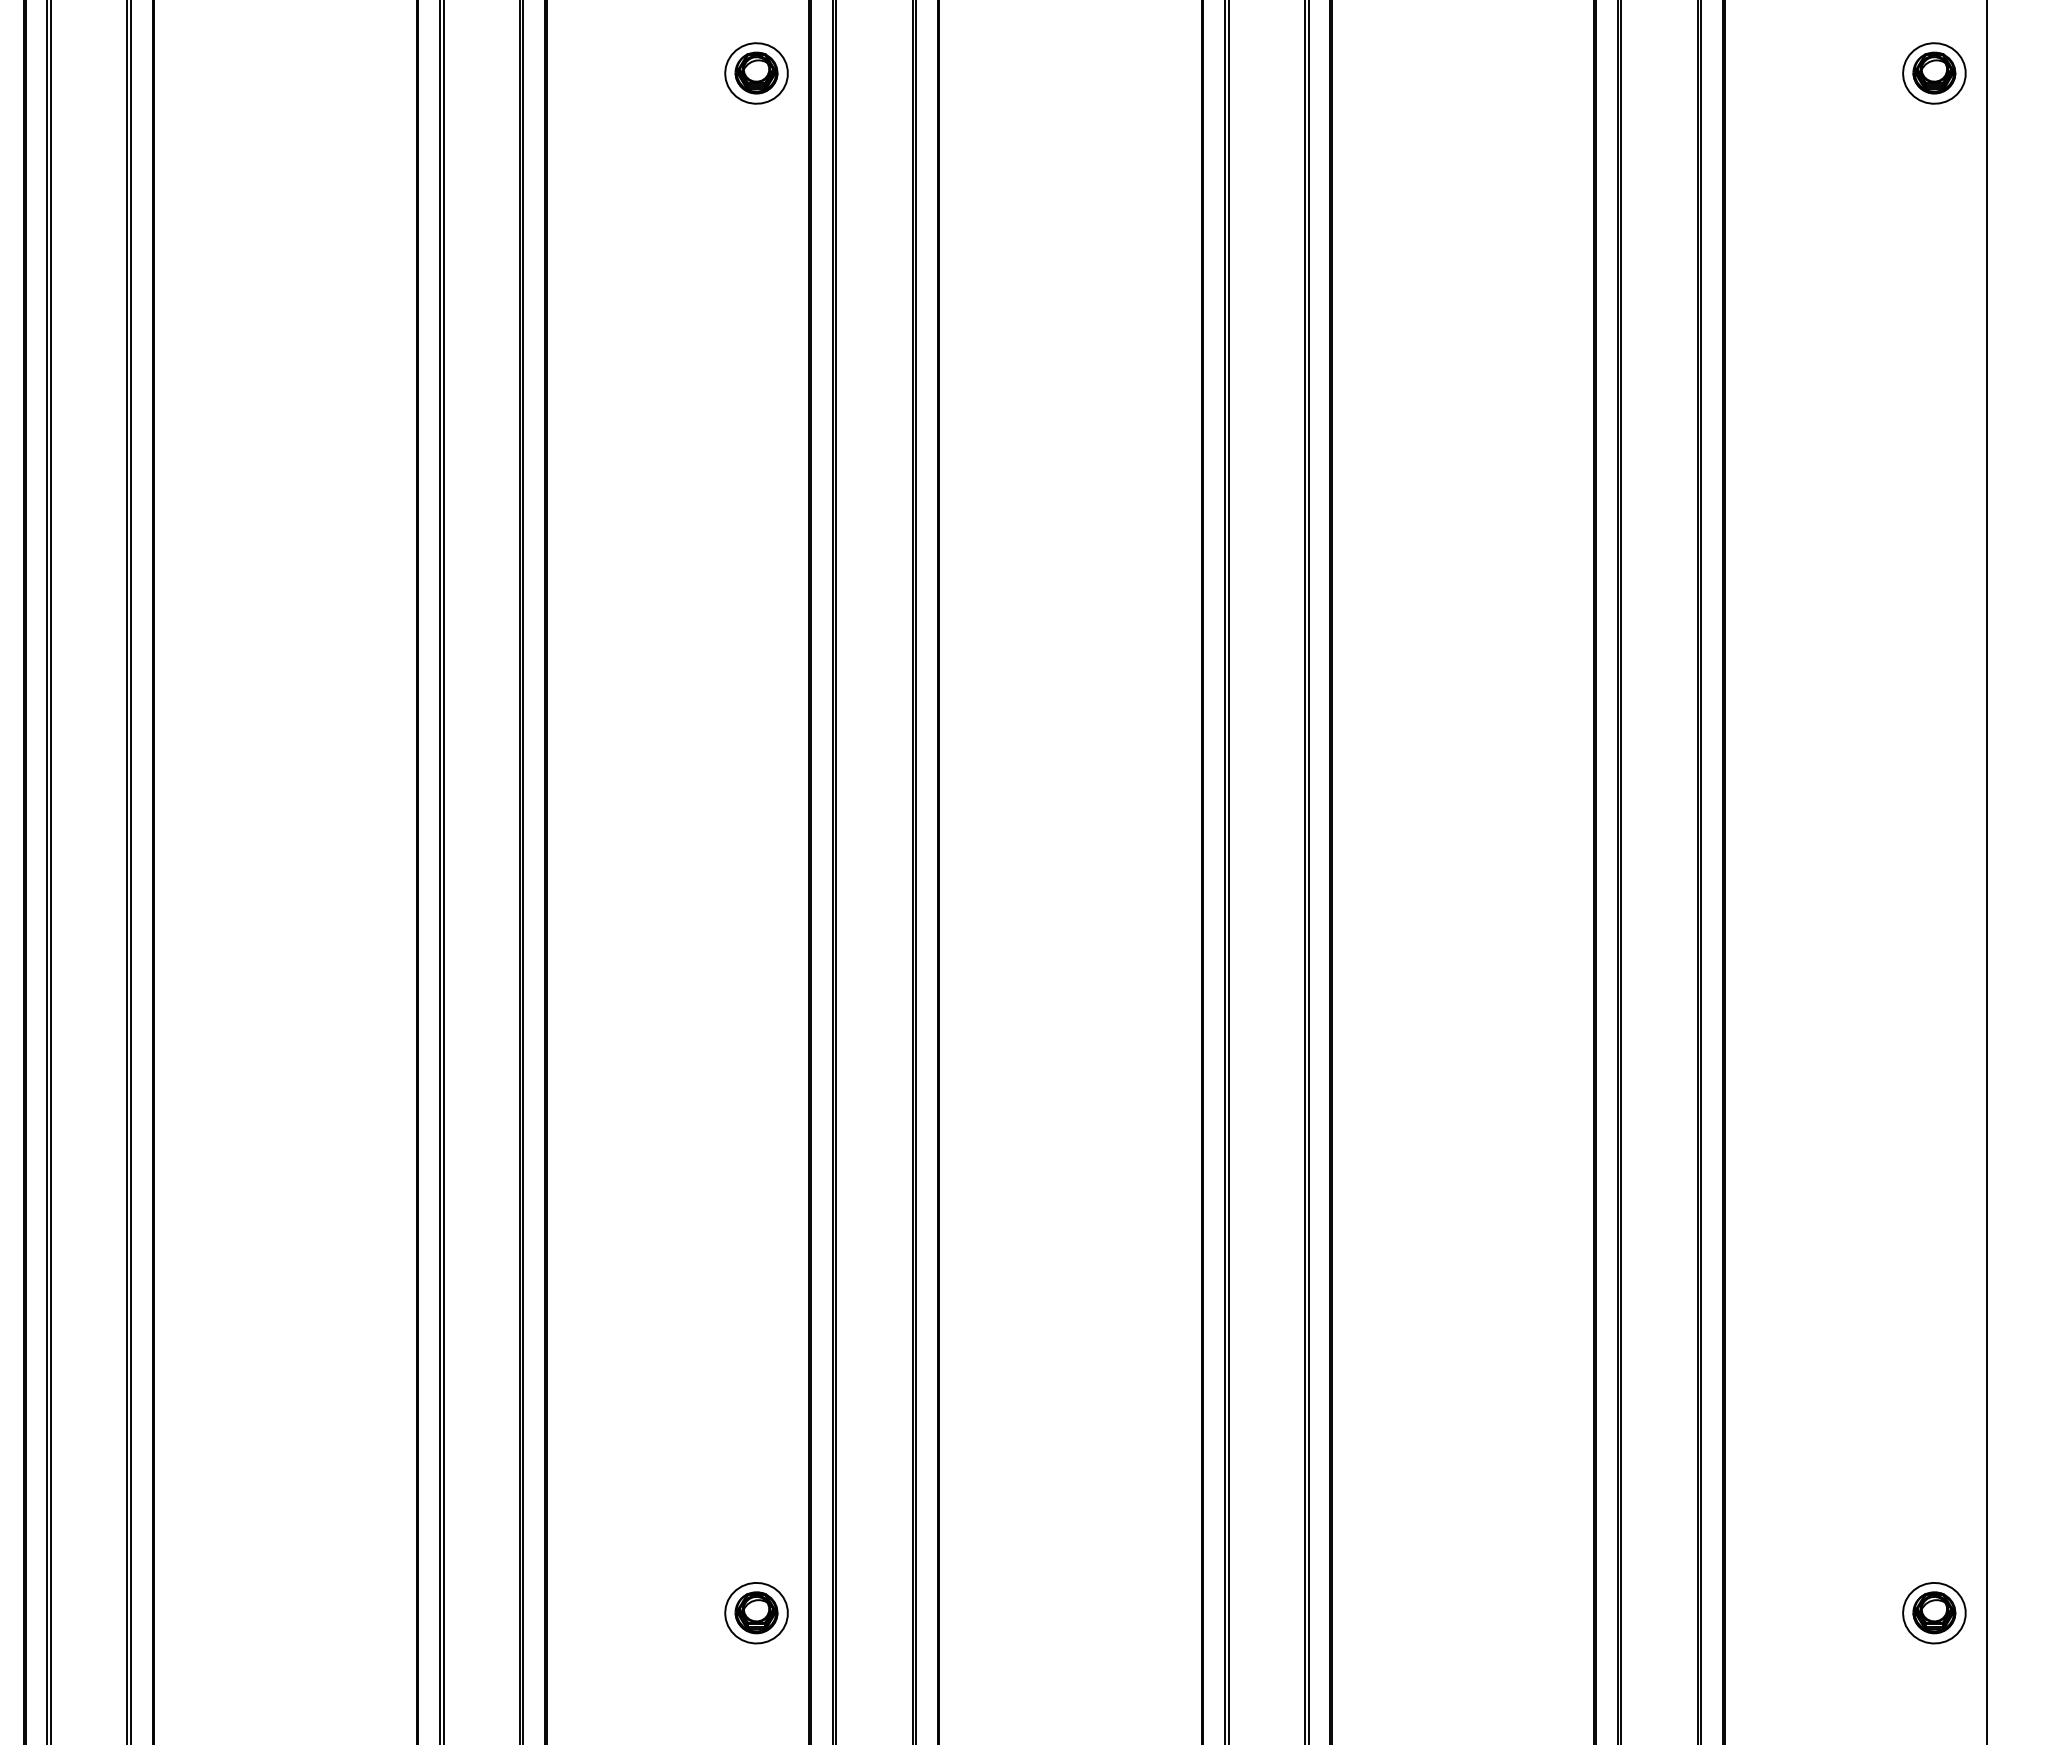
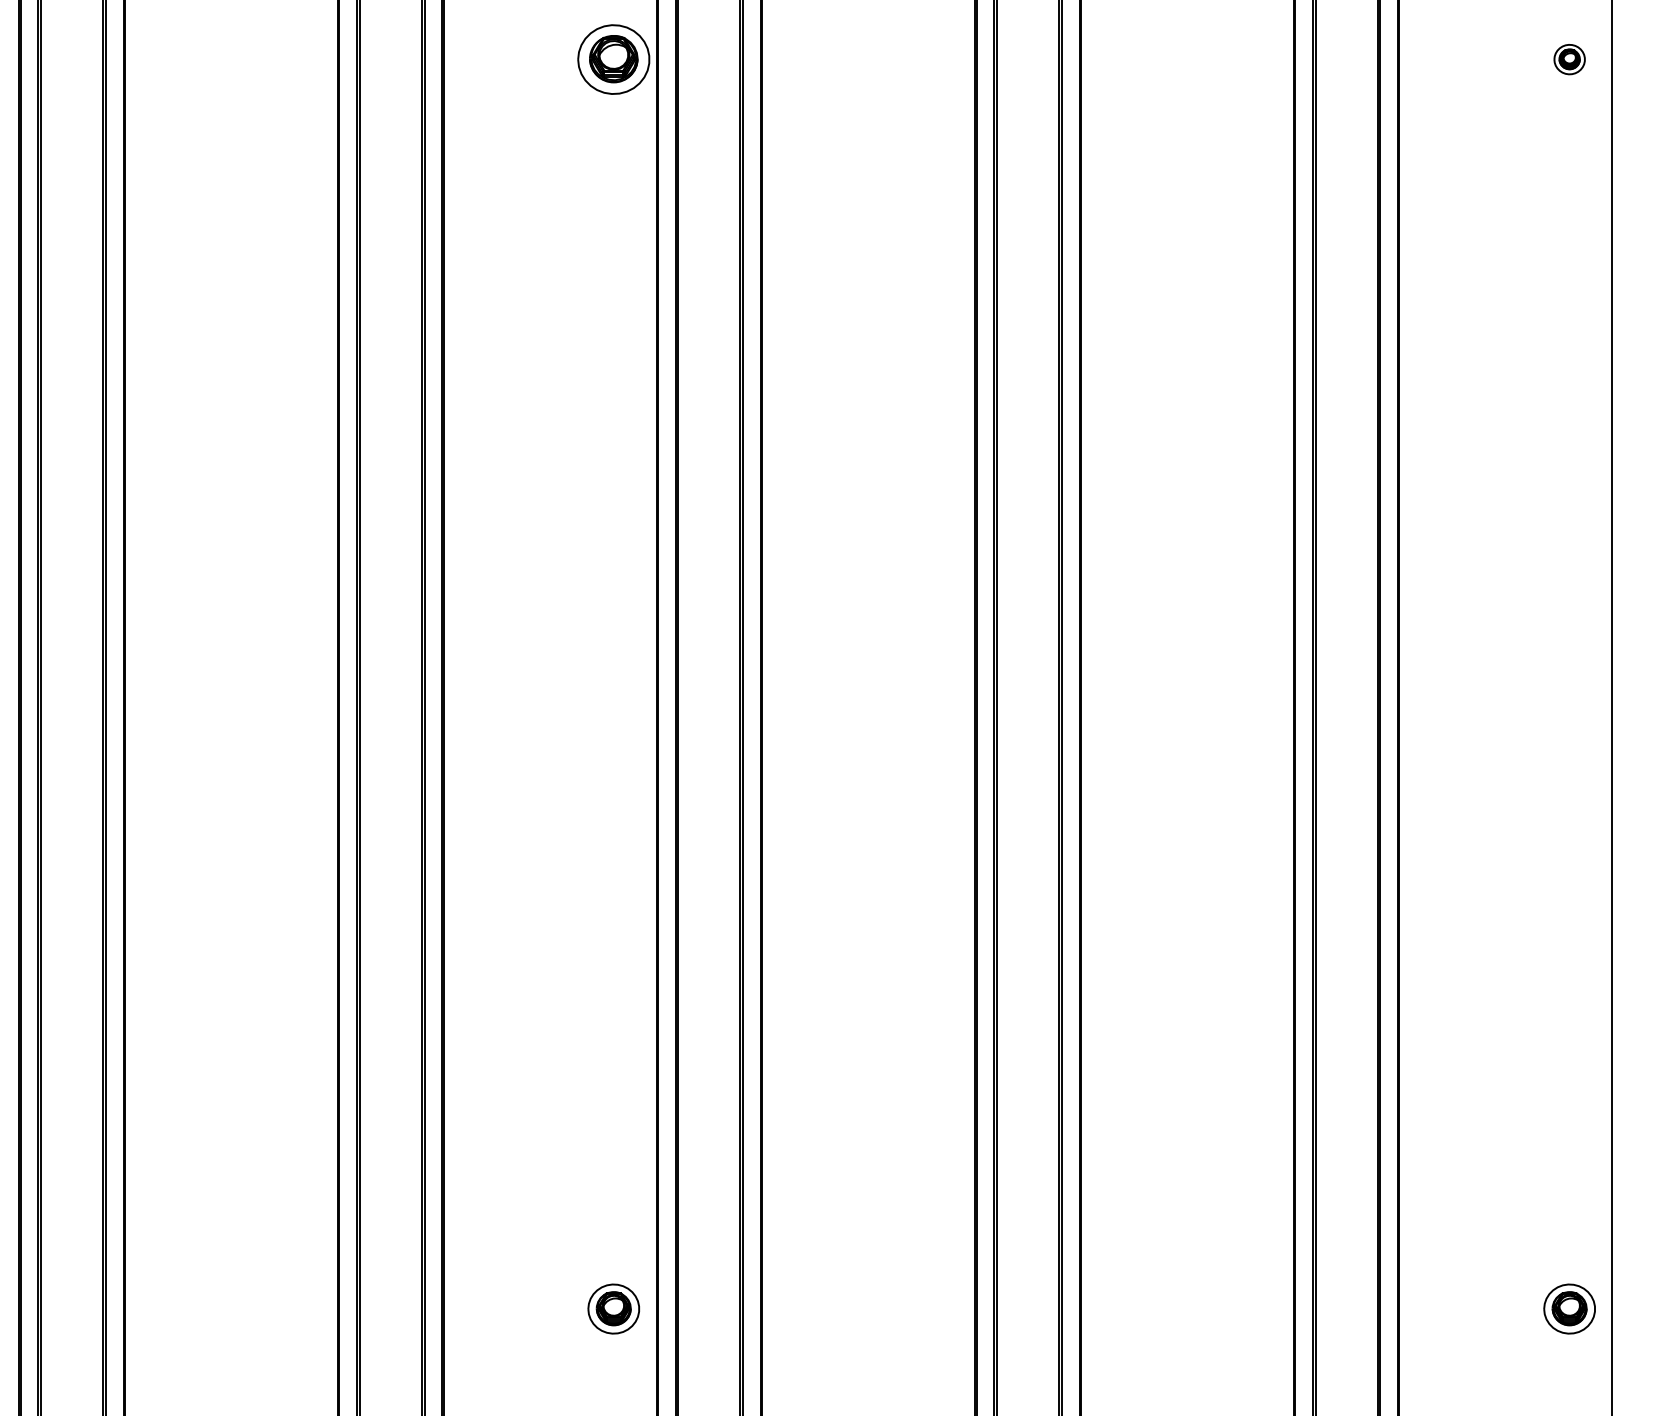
part: (756, 73) -> (613, 59), size x1.4
part: (1934, 73) -> (1569, 59), size x0.6

